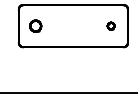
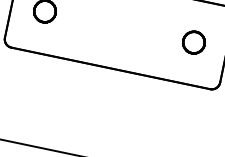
part: (110, 25) -> (192, 41), size x1.67

